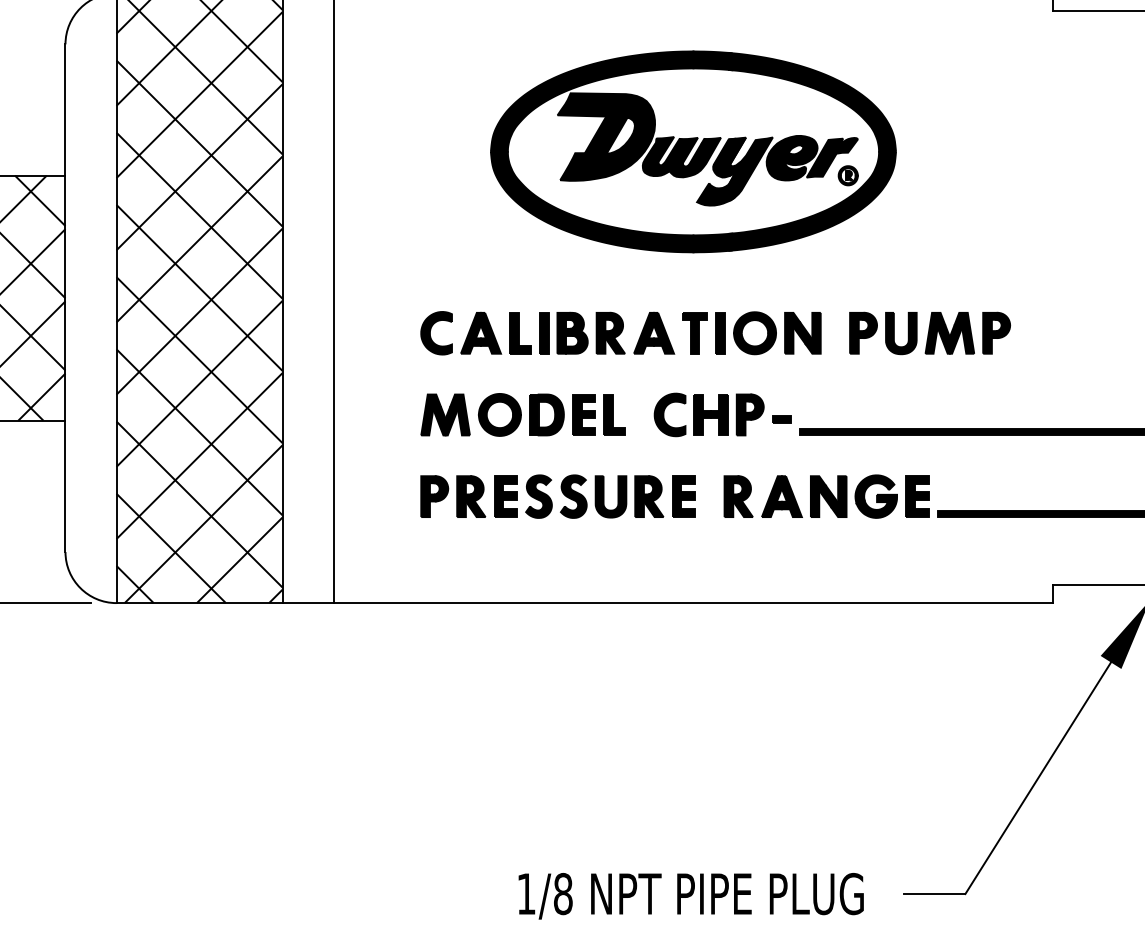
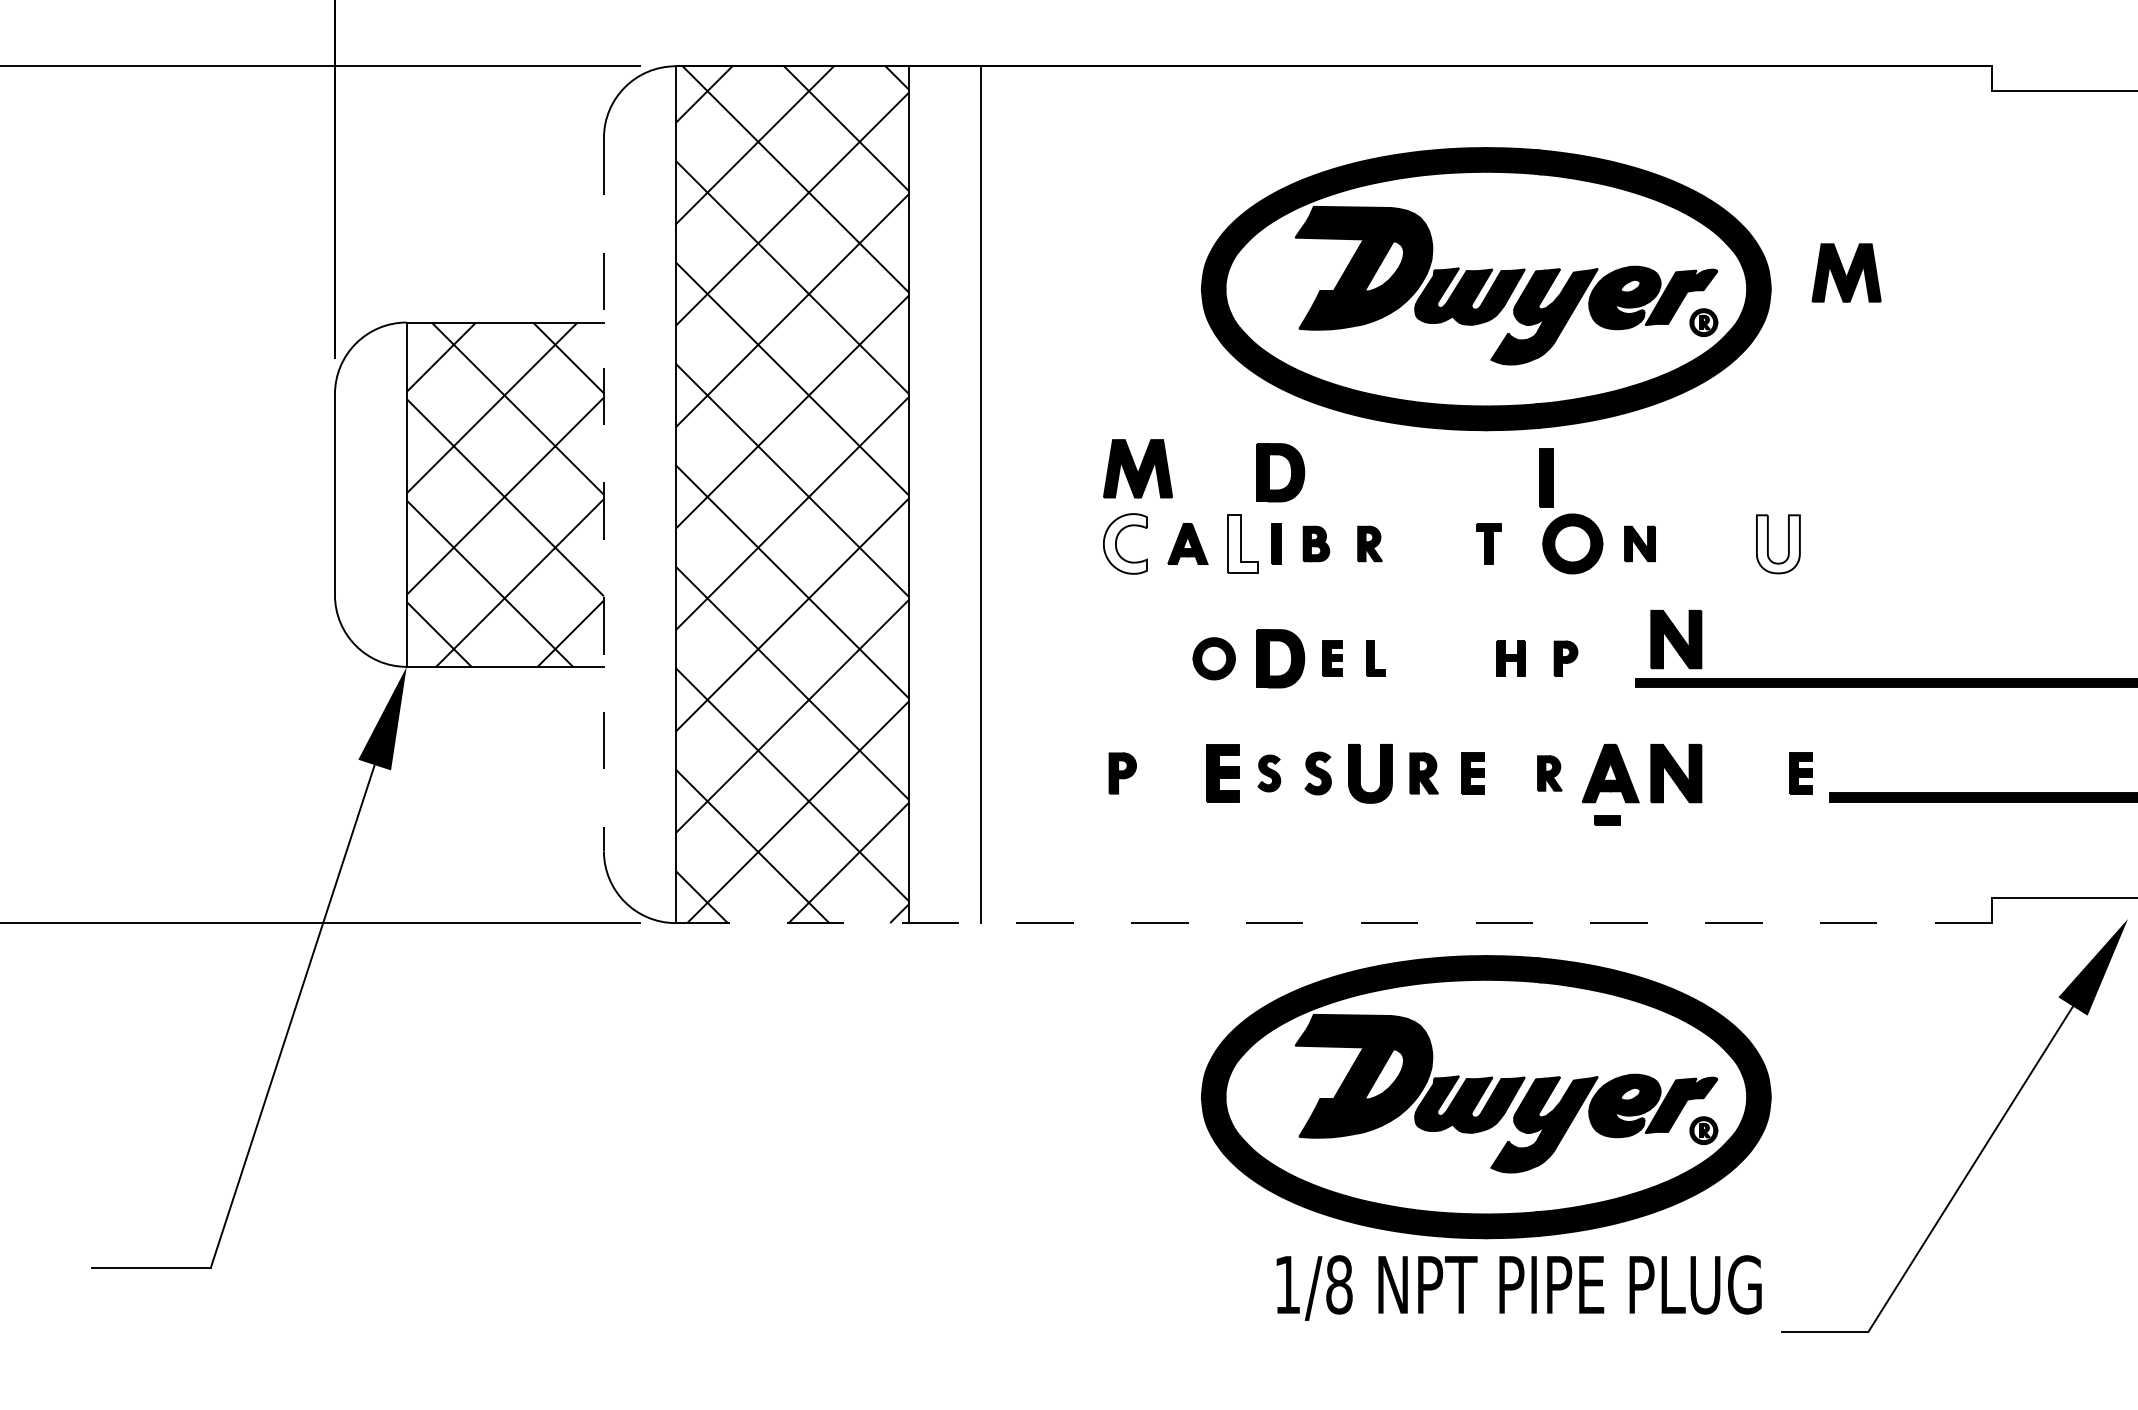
part: (546, 282) -> (1280, 472), added
line: (65, 298) -> (603, 494), solid -> dashed
fill: (435, 332) -> (1124, 543), removed
part: (480, 332) -> (1187, 543), size x0.7
fill: (519, 332) -> (1242, 543), removed
part: (544, 332) -> (1276, 543), size x0.7
part: (572, 332) -> (1316, 543), size x0.6
part: (610, 332) -> (1369, 543), size x0.6
part: (654, 332) -> (1431, 543), removed
part: (695, 332) -> (1488, 543), size x0.7
part: (720, 332) -> (1546, 477), moved
part: (802, 332) -> (1639, 543), size x0.6
part: (863, 332) -> (1725, 543), removed
part: (949, 332) -> (1846, 272), moved
part: (996, 332) -> (1912, 543), removed
fill: (900, 333) -> (1777, 544), removed
part: (828, 401) -> (1676, 639), added
part: (664, 412) -> (1445, 655), removed
part: (445, 414) -> (1137, 468), moved
part: (499, 414) -> (1213, 658), size x0.7
part: (584, 414) -> (1332, 658), size x0.6
part: (614, 414) -> (1375, 658), size x0.6
part: (711, 414) -> (1511, 658), size x0.6
part: (749, 414) -> (1565, 658), size x0.6
part: (781, 419) -> (1607, 820), moved
part: (434, 496) -> (1122, 773), size x0.7
part: (470, 496) -> (1173, 773), removed
part: (539, 496) -> (1269, 773), size x0.6
part: (574, 496) -> (1318, 773), size x0.7
part: (648, 496) -> (1423, 773), size x0.7
part: (683, 496) -> (1472, 773), size x0.7
part: (738, 496) -> (1549, 773), size x0.6
part: (876, 496) -> (1743, 773), removed
part: (917, 496) -> (1800, 773), size x0.7
line: (584, 603) -> (1333, 923), solid -> dashed
part: (692, 727) -> (1485, 1097), added
text: (690, 895) -> (1518, 1287), moved

